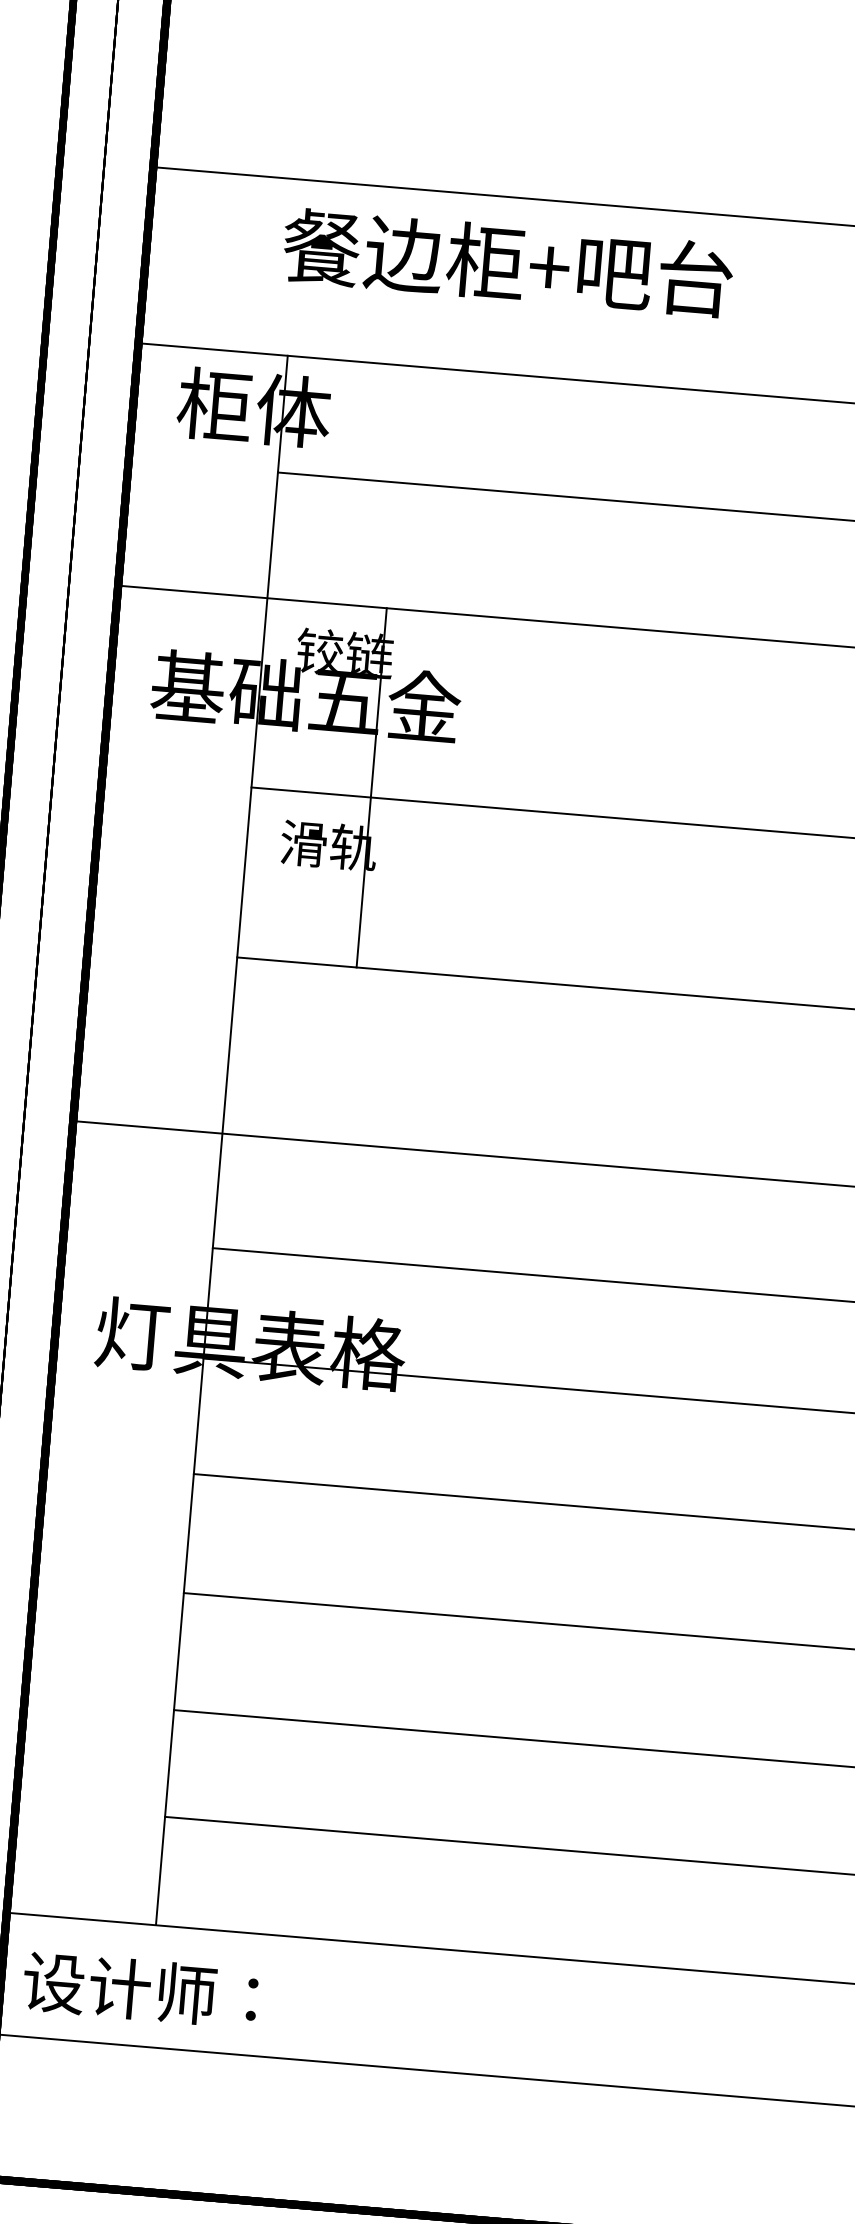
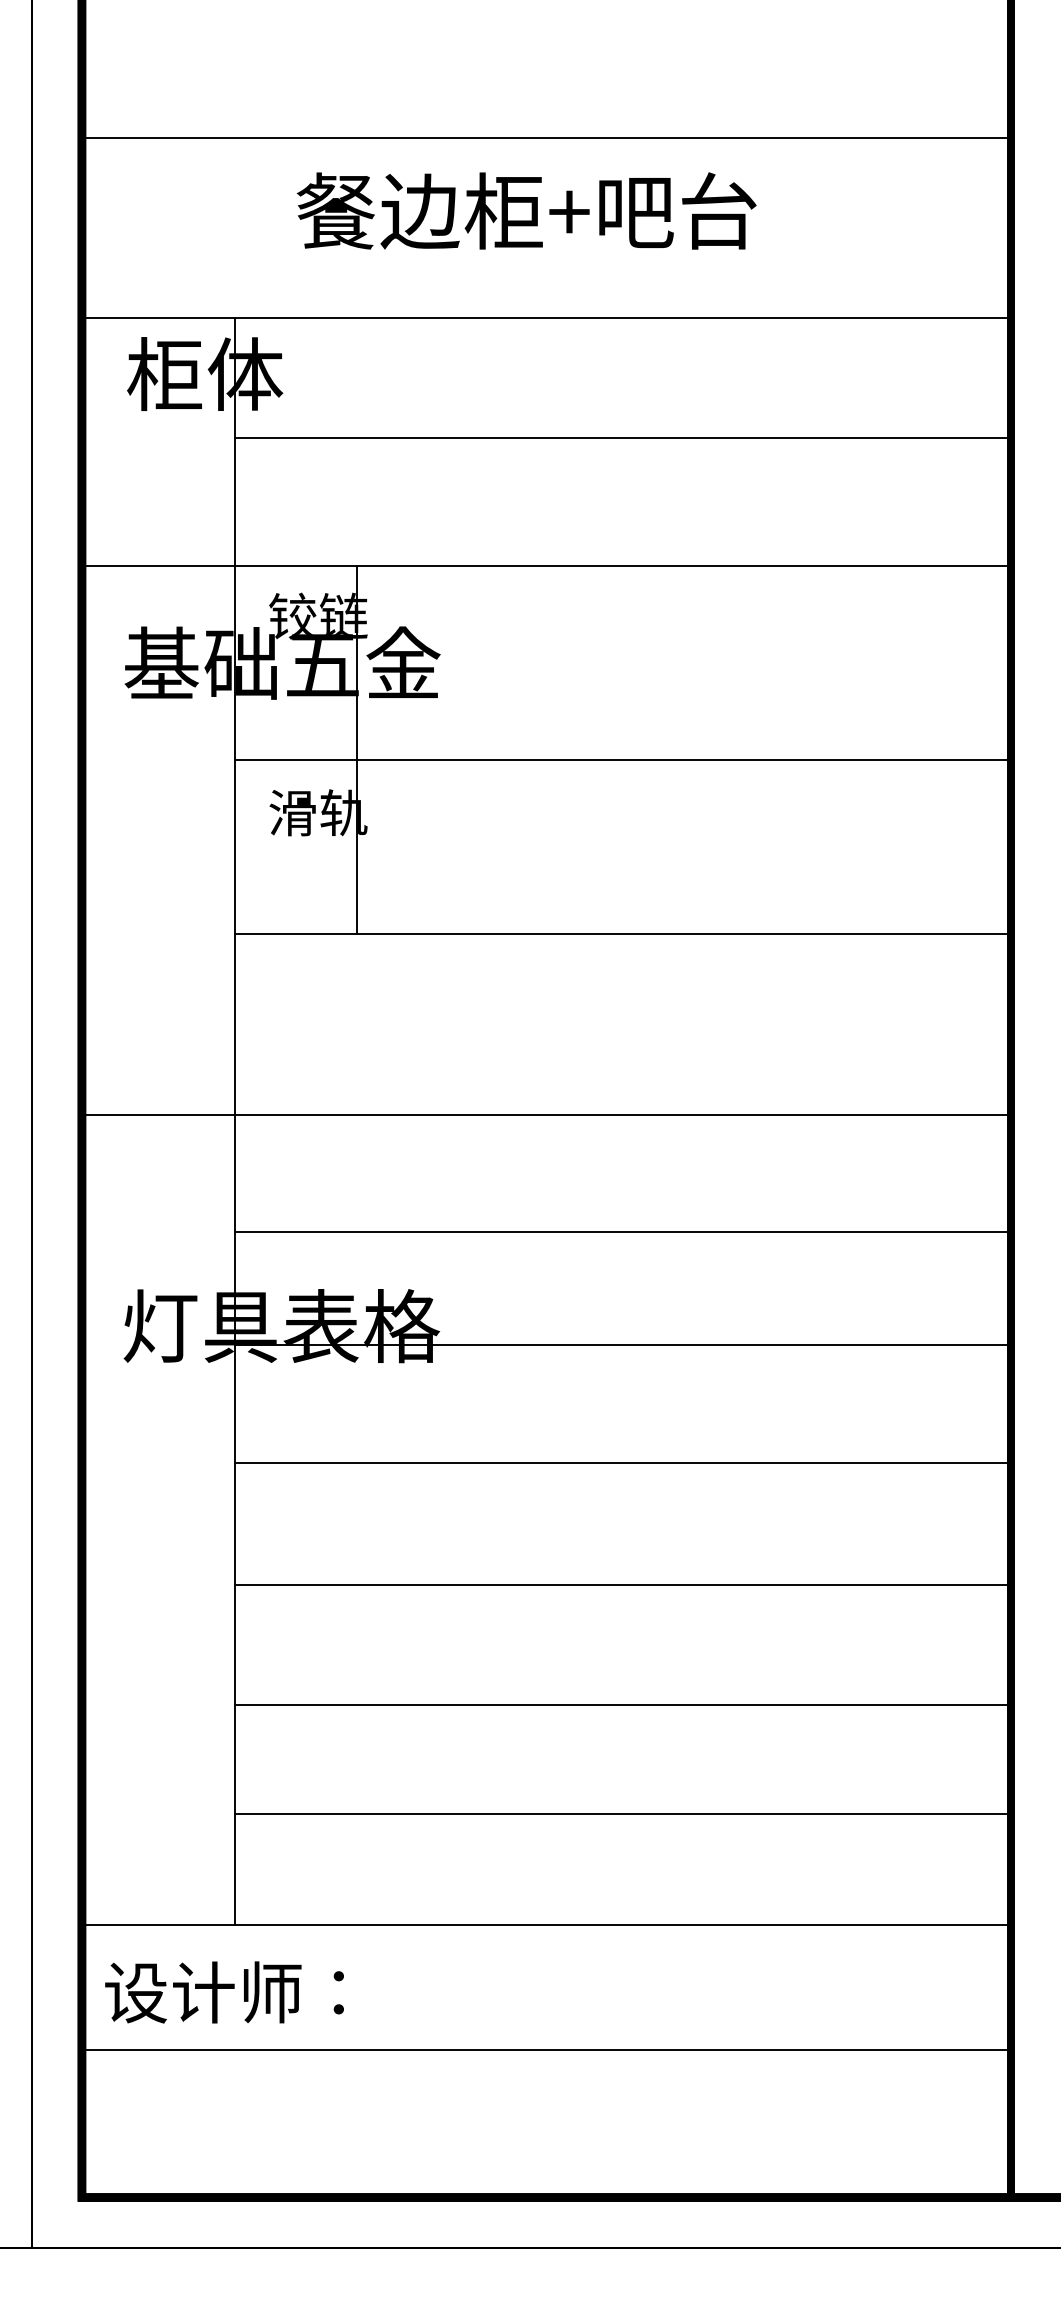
text: (507, 262) -> (526, 210), moved

